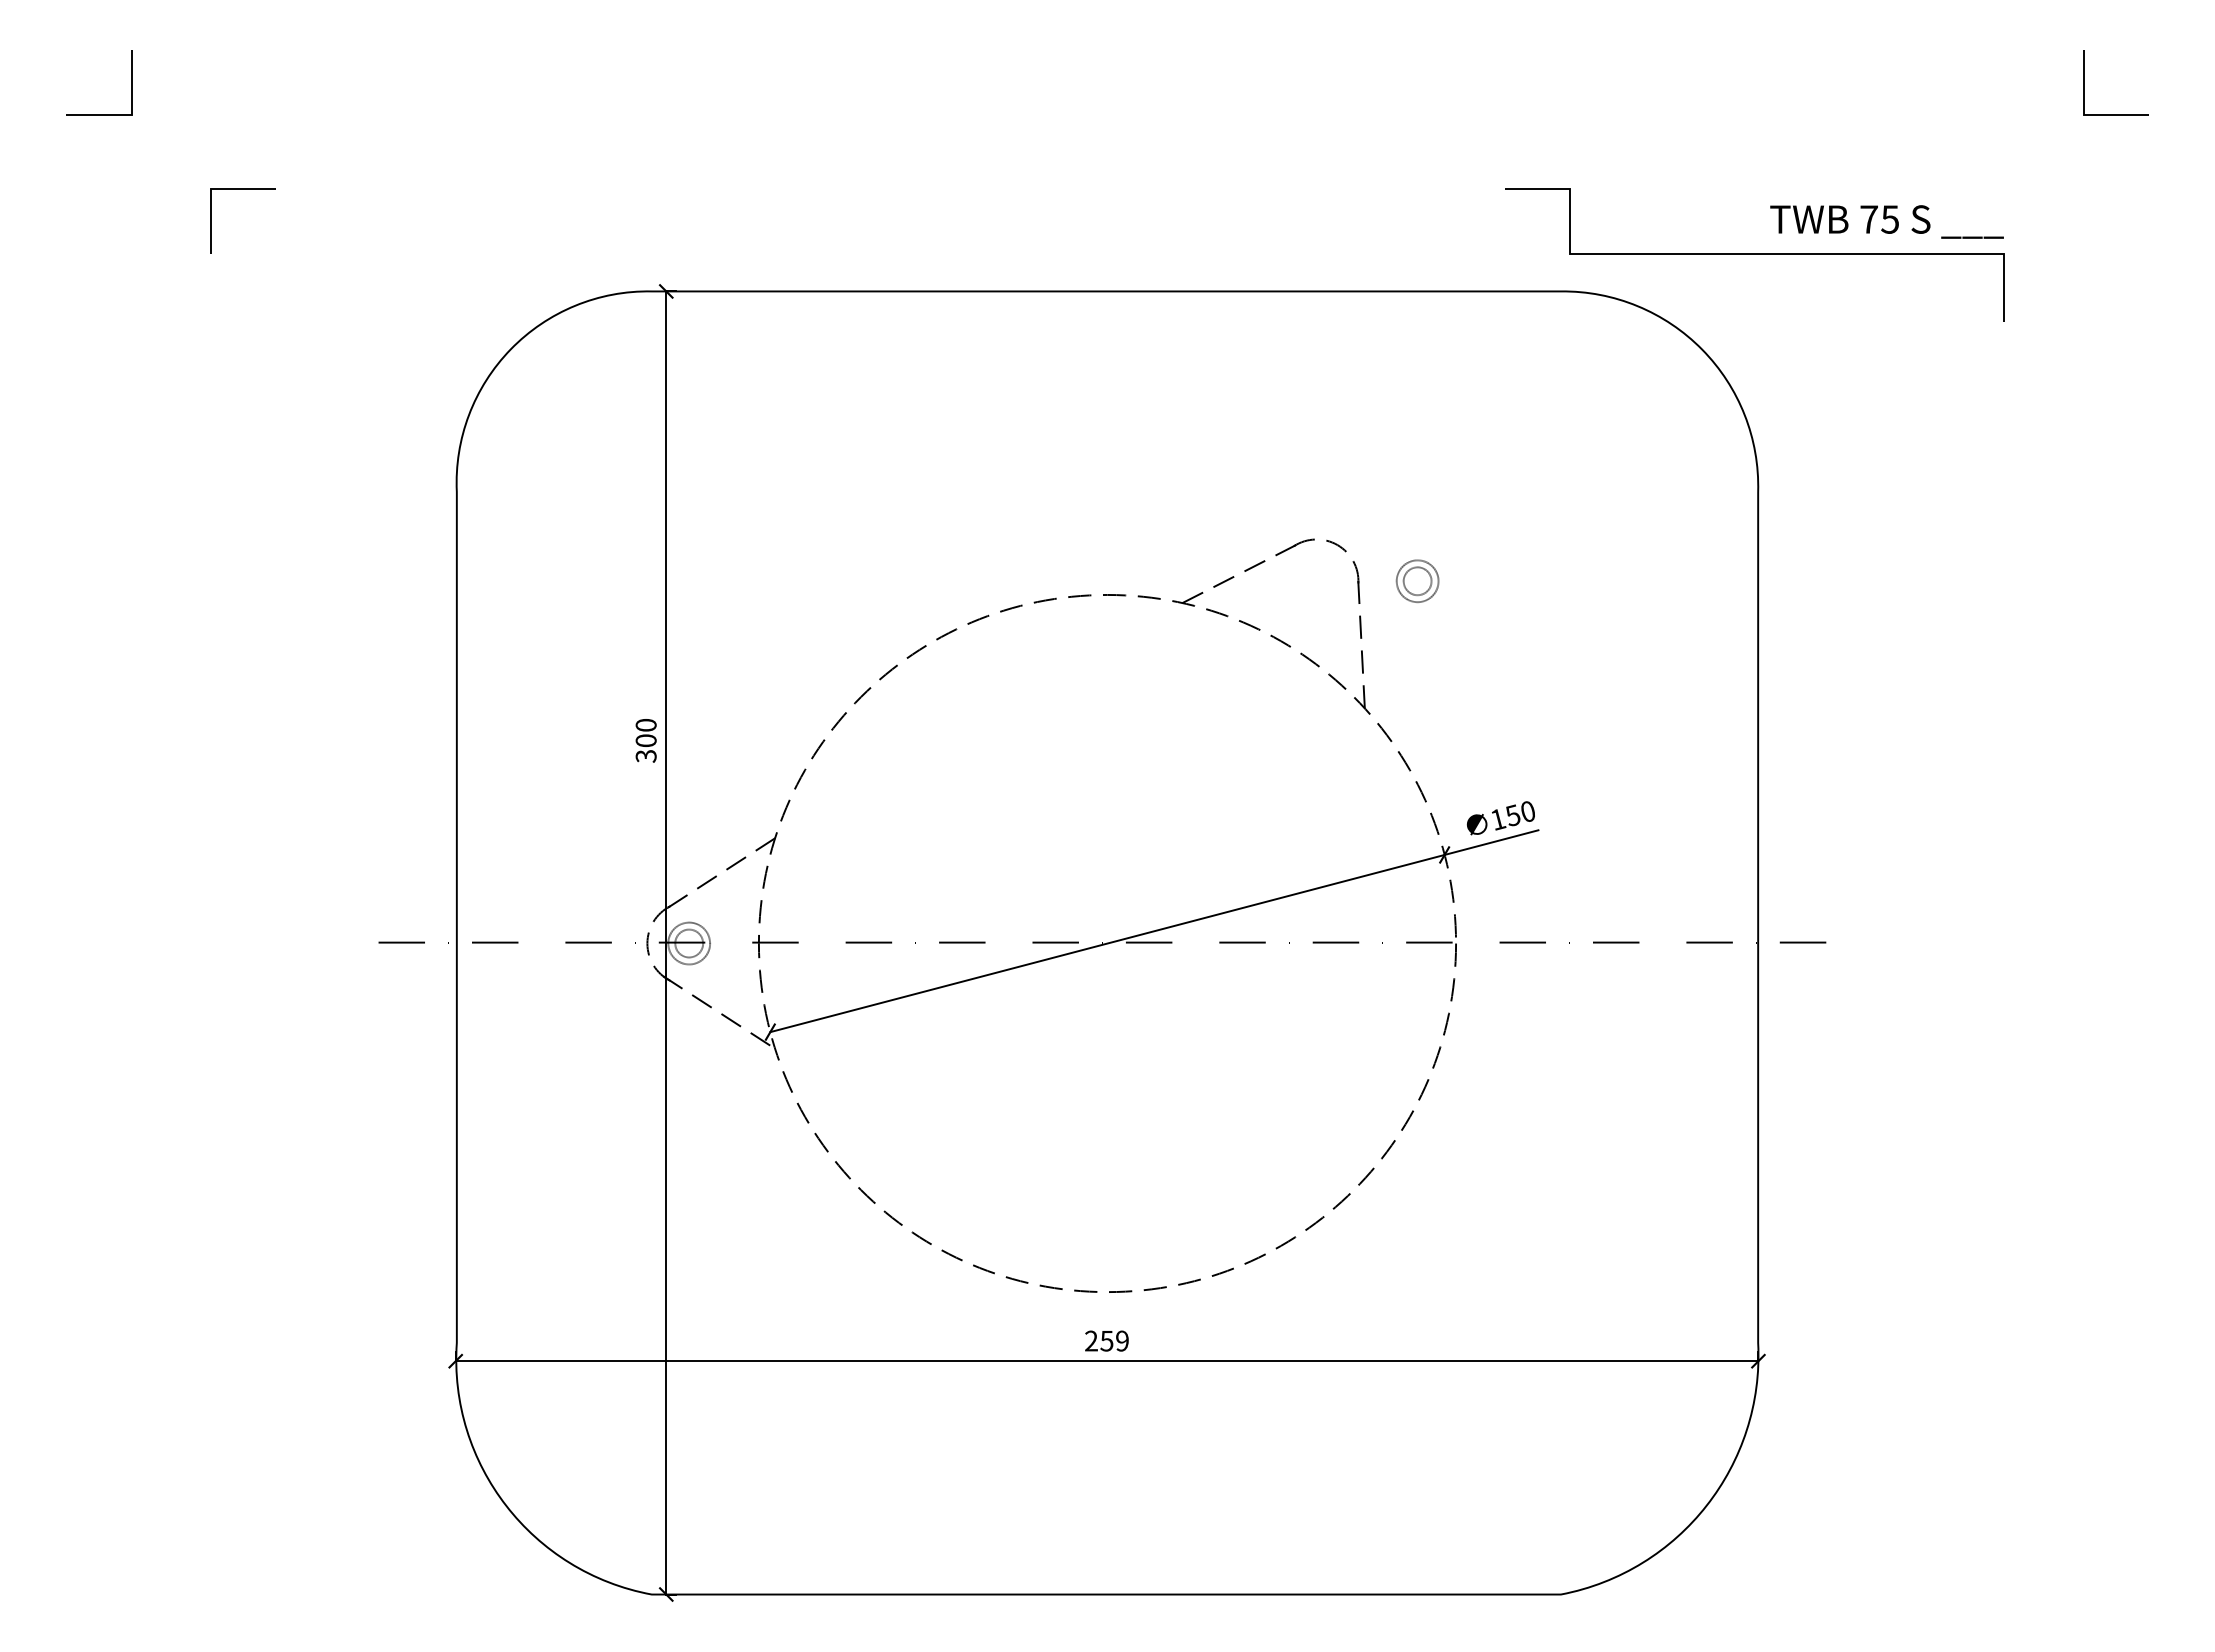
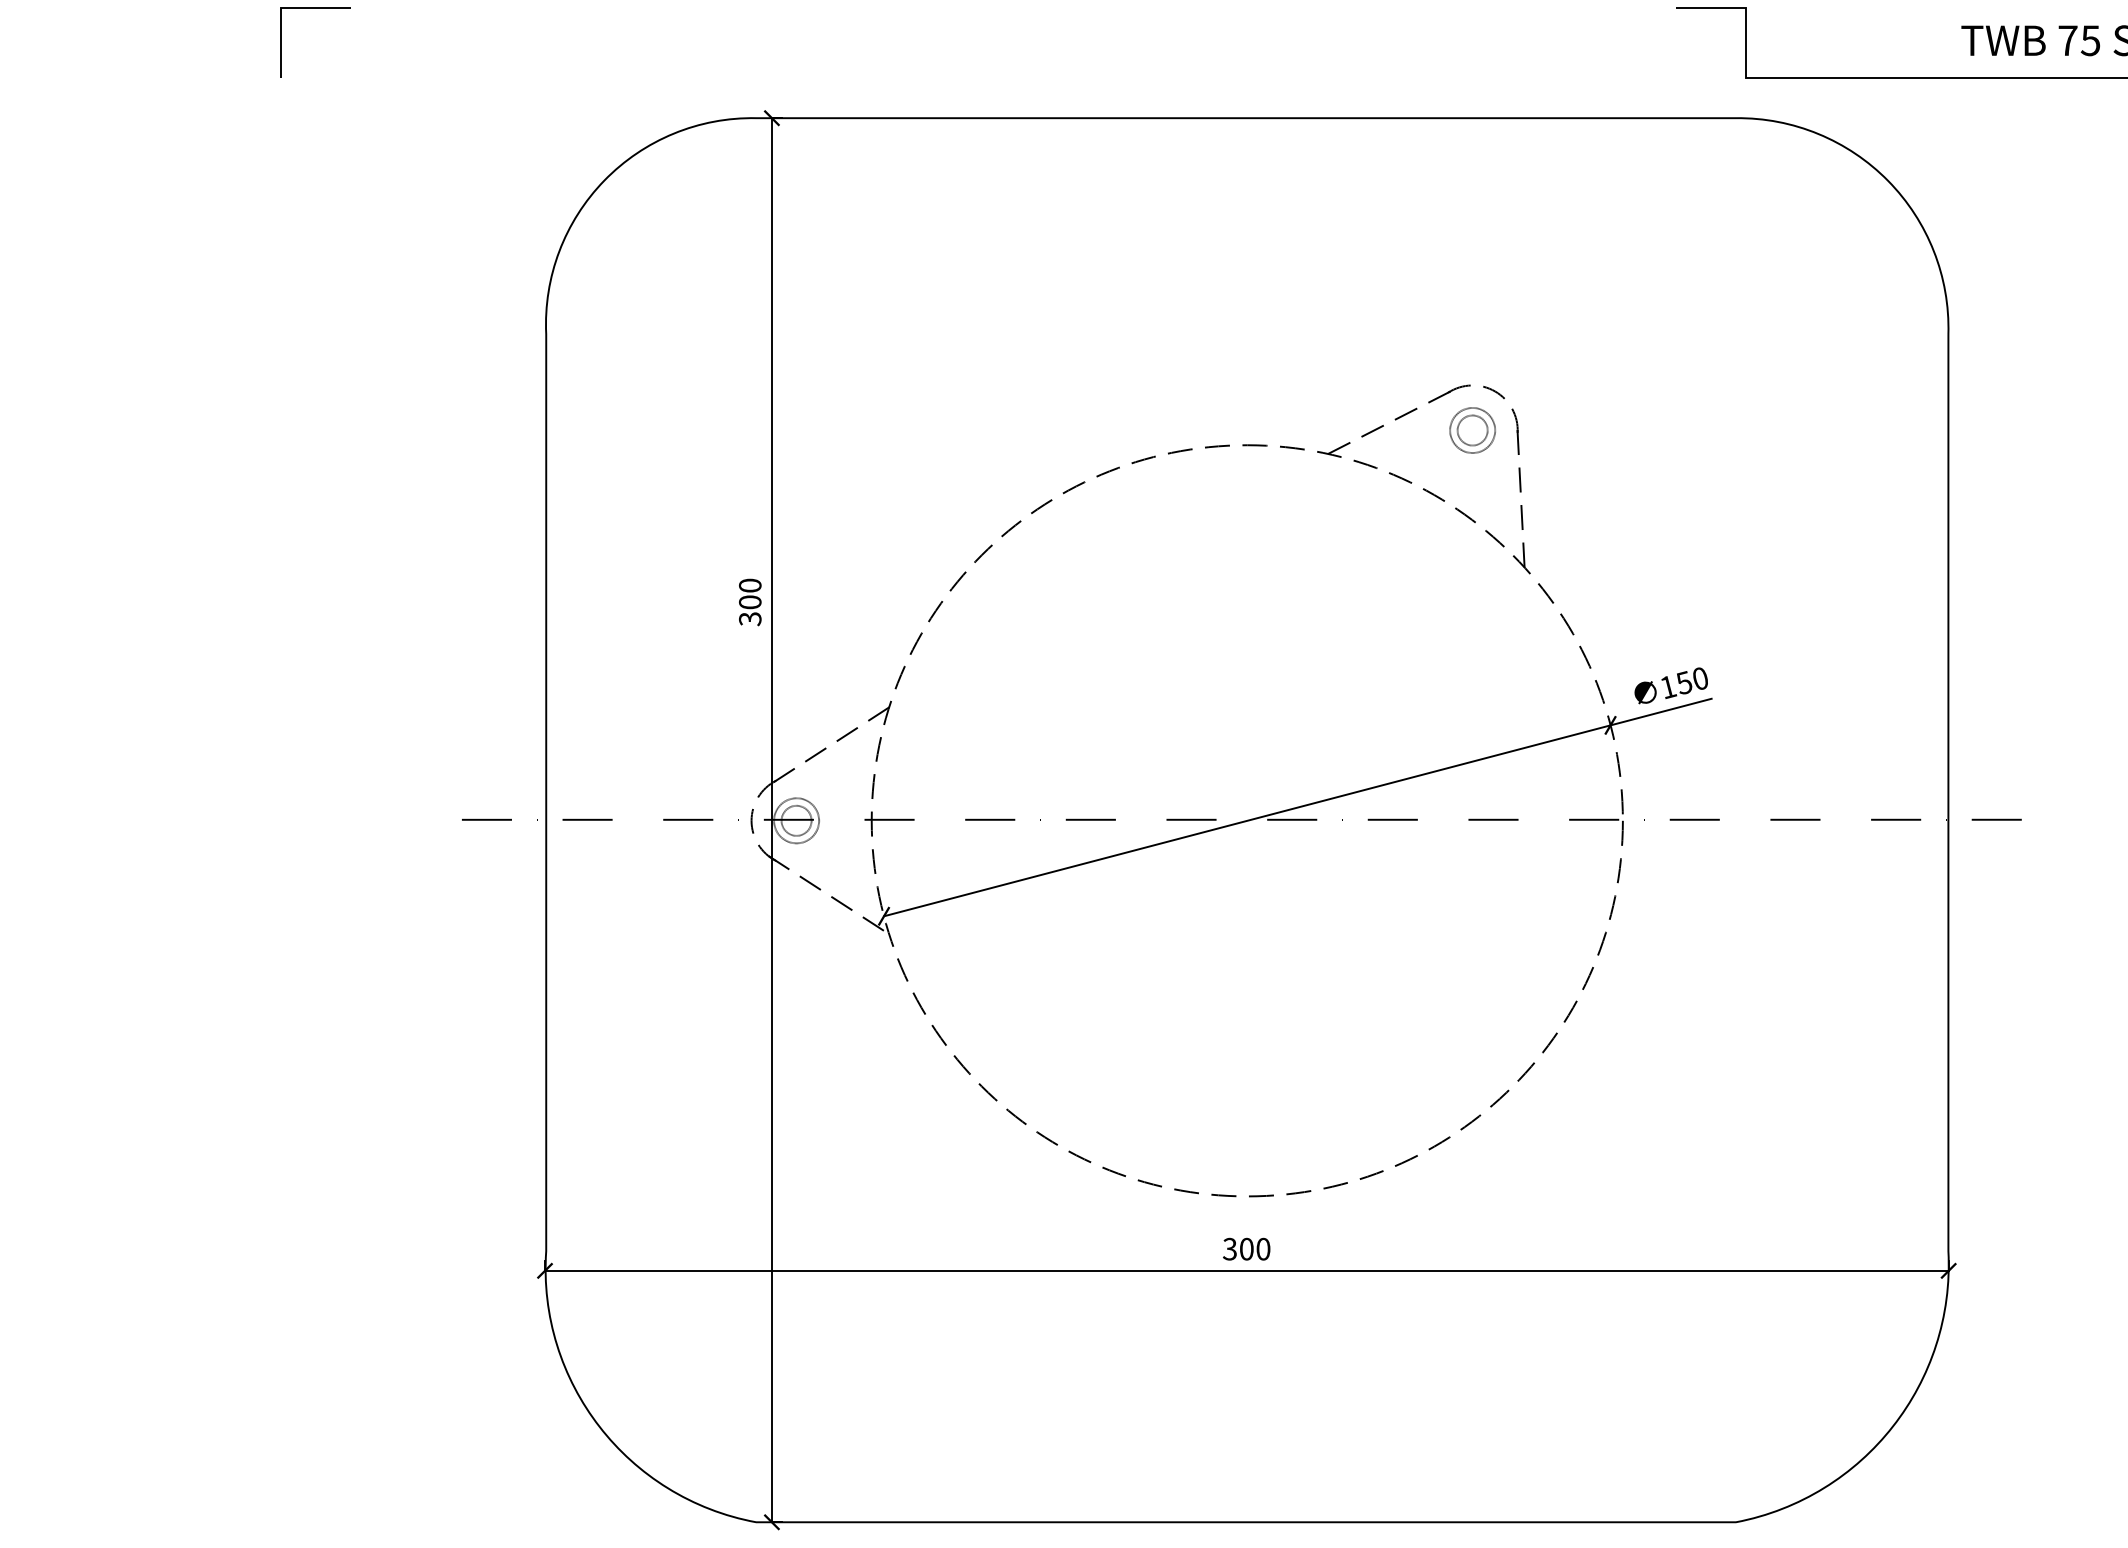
part: (1417, 580) -> (1472, 429), moved
text: (1106, 1340) -> (1246, 1248), 259 -> 300

